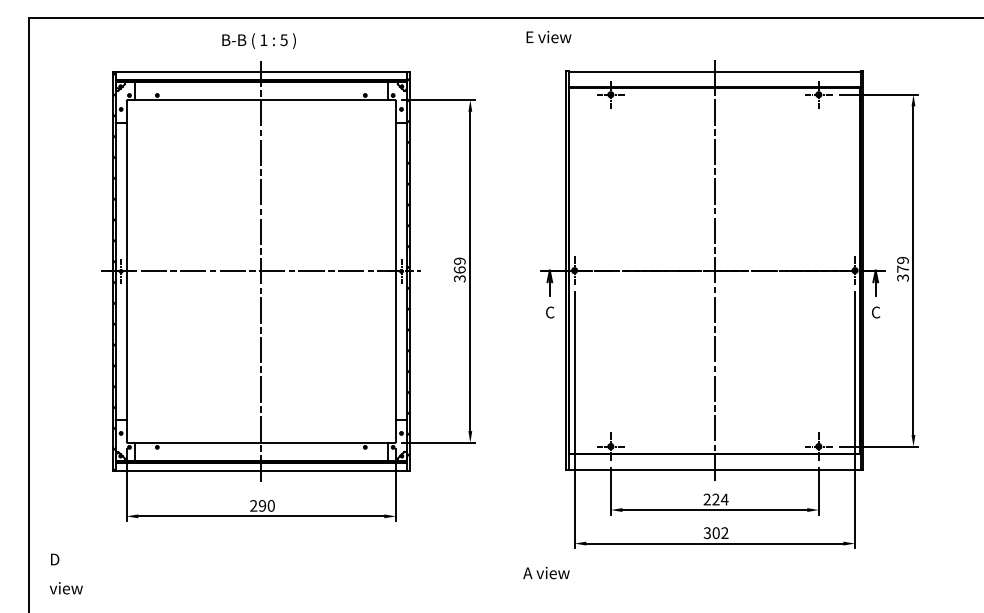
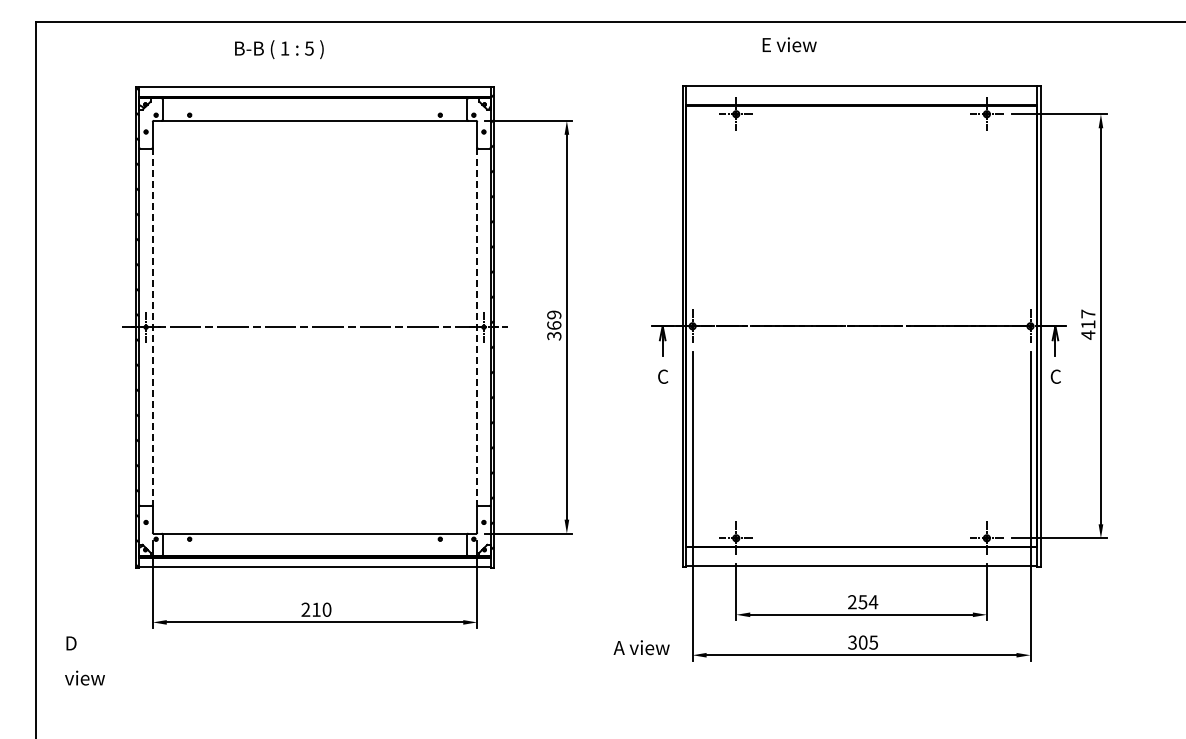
text: (548, 36) -> (789, 44), moved
text: (259, 40) -> (279, 49), moved
text: (903, 269) -> (1088, 324), 379 -> 417
line: (714, 270) -> (861, 326), removed
line: (126, 271) -> (152, 327), solid -> dashed
line: (261, 271) -> (315, 327), removed
line: (396, 271) -> (477, 327), solid -> dashed
text: (715, 499) -> (862, 602), 224 -> 254
text: (262, 505) -> (316, 609), 290 -> 210
text: (724, 533) -> (873, 642), 302 -> 305
text: (546, 572) -> (641, 647), moved
text: (65, 573) -> (84, 660), moved

